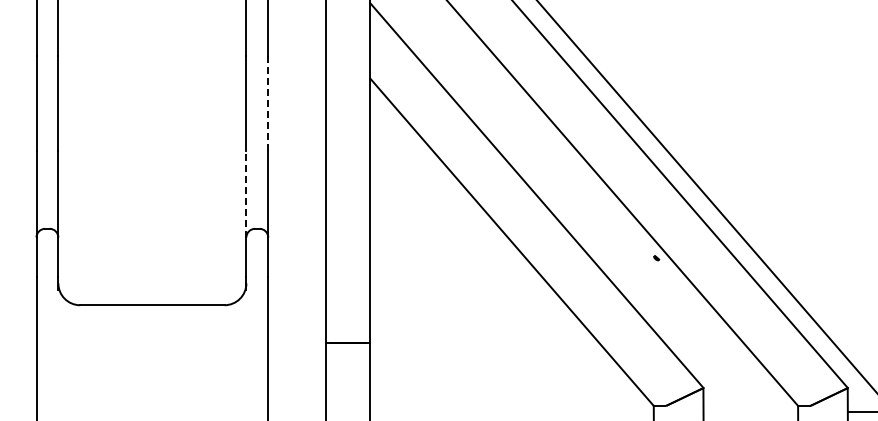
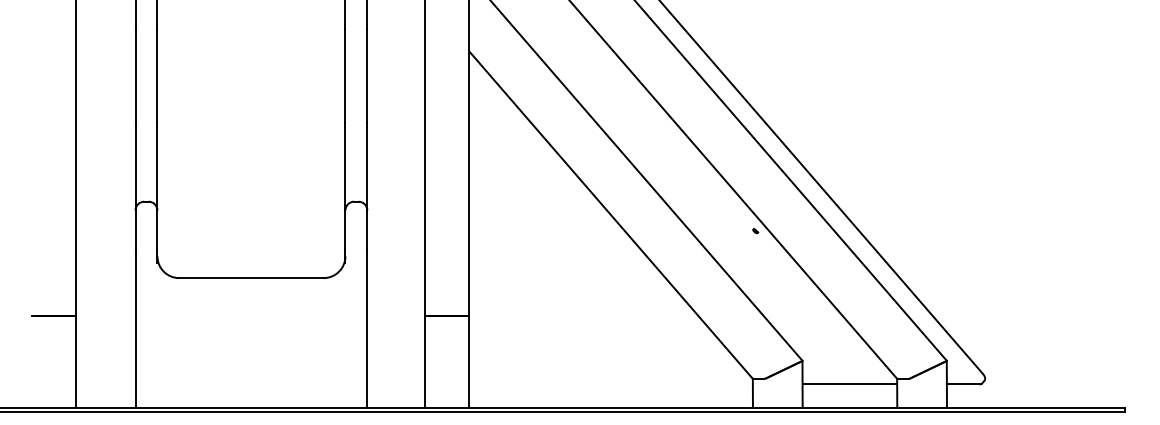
line: (268, 103) -> (367, 76), dashed -> solid
line: (246, 193) -> (345, 166), dashed -> solid
line: (750, 411) -> (849, 384), added

